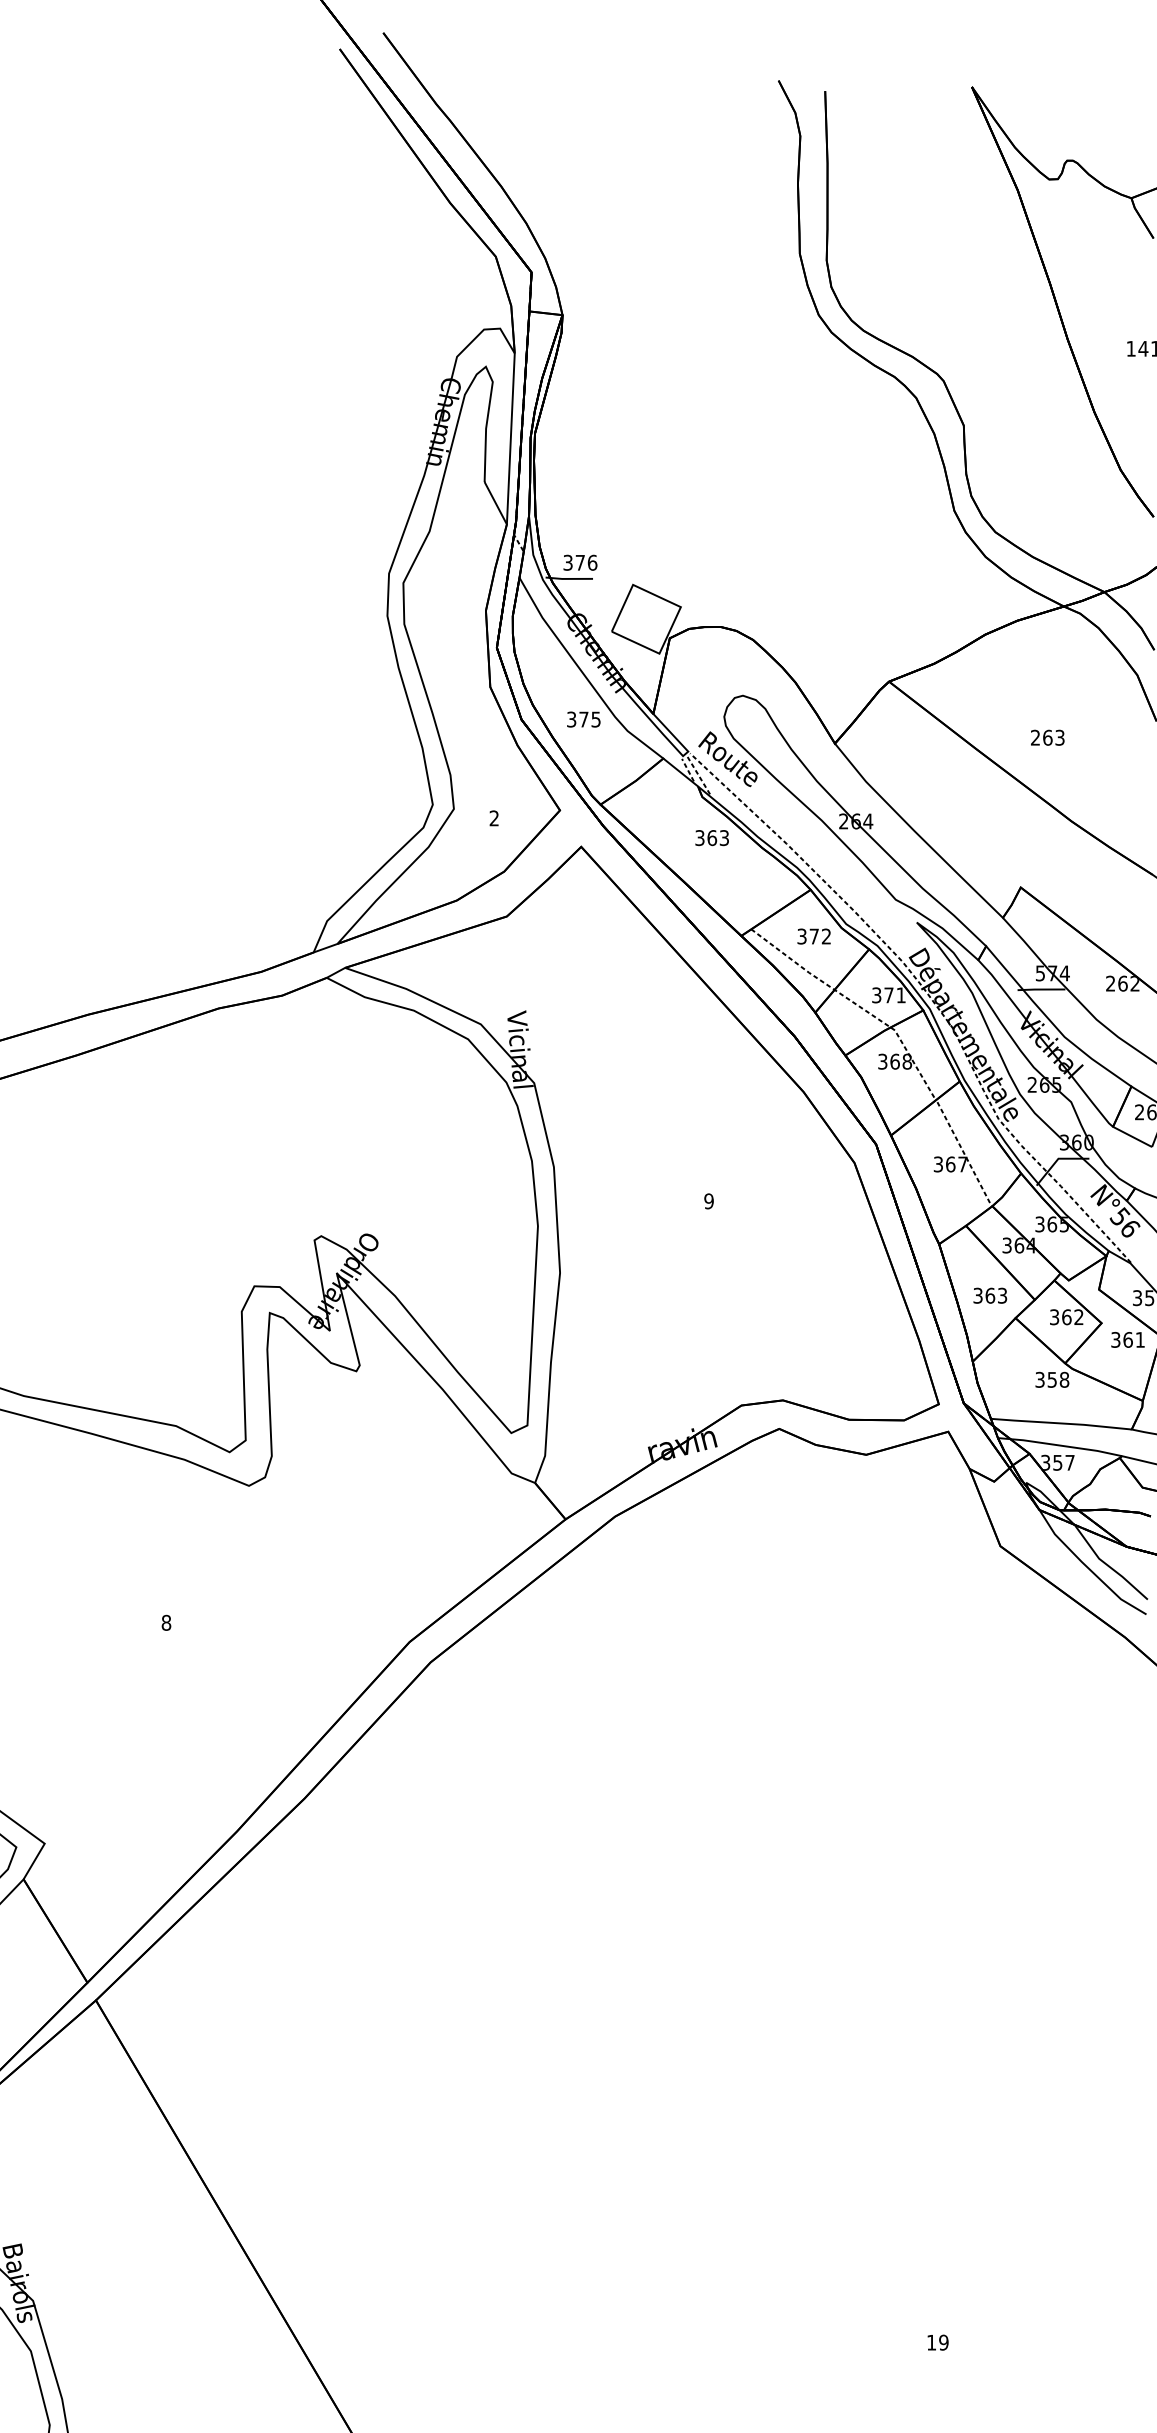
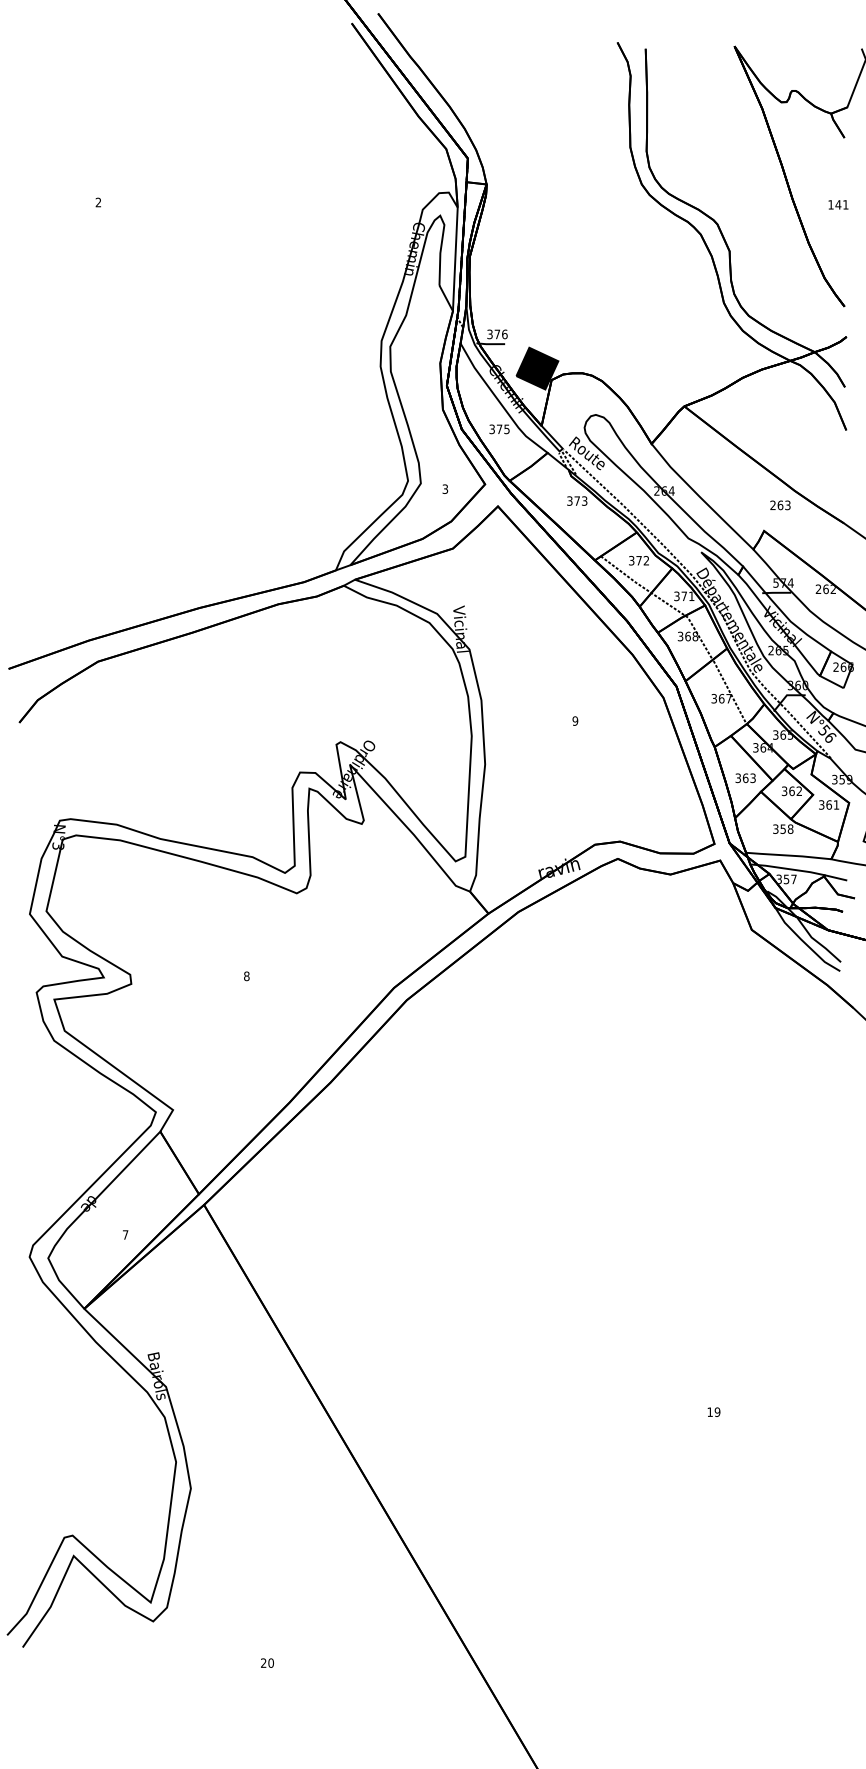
fill: (646, 619) -> (537, 368), added
text: (1047, 737) -> (780, 505), moved
text: (494, 818) -> (445, 489), 2 -> 3
text: (712, 837) -> (577, 500), 363 -> 373

